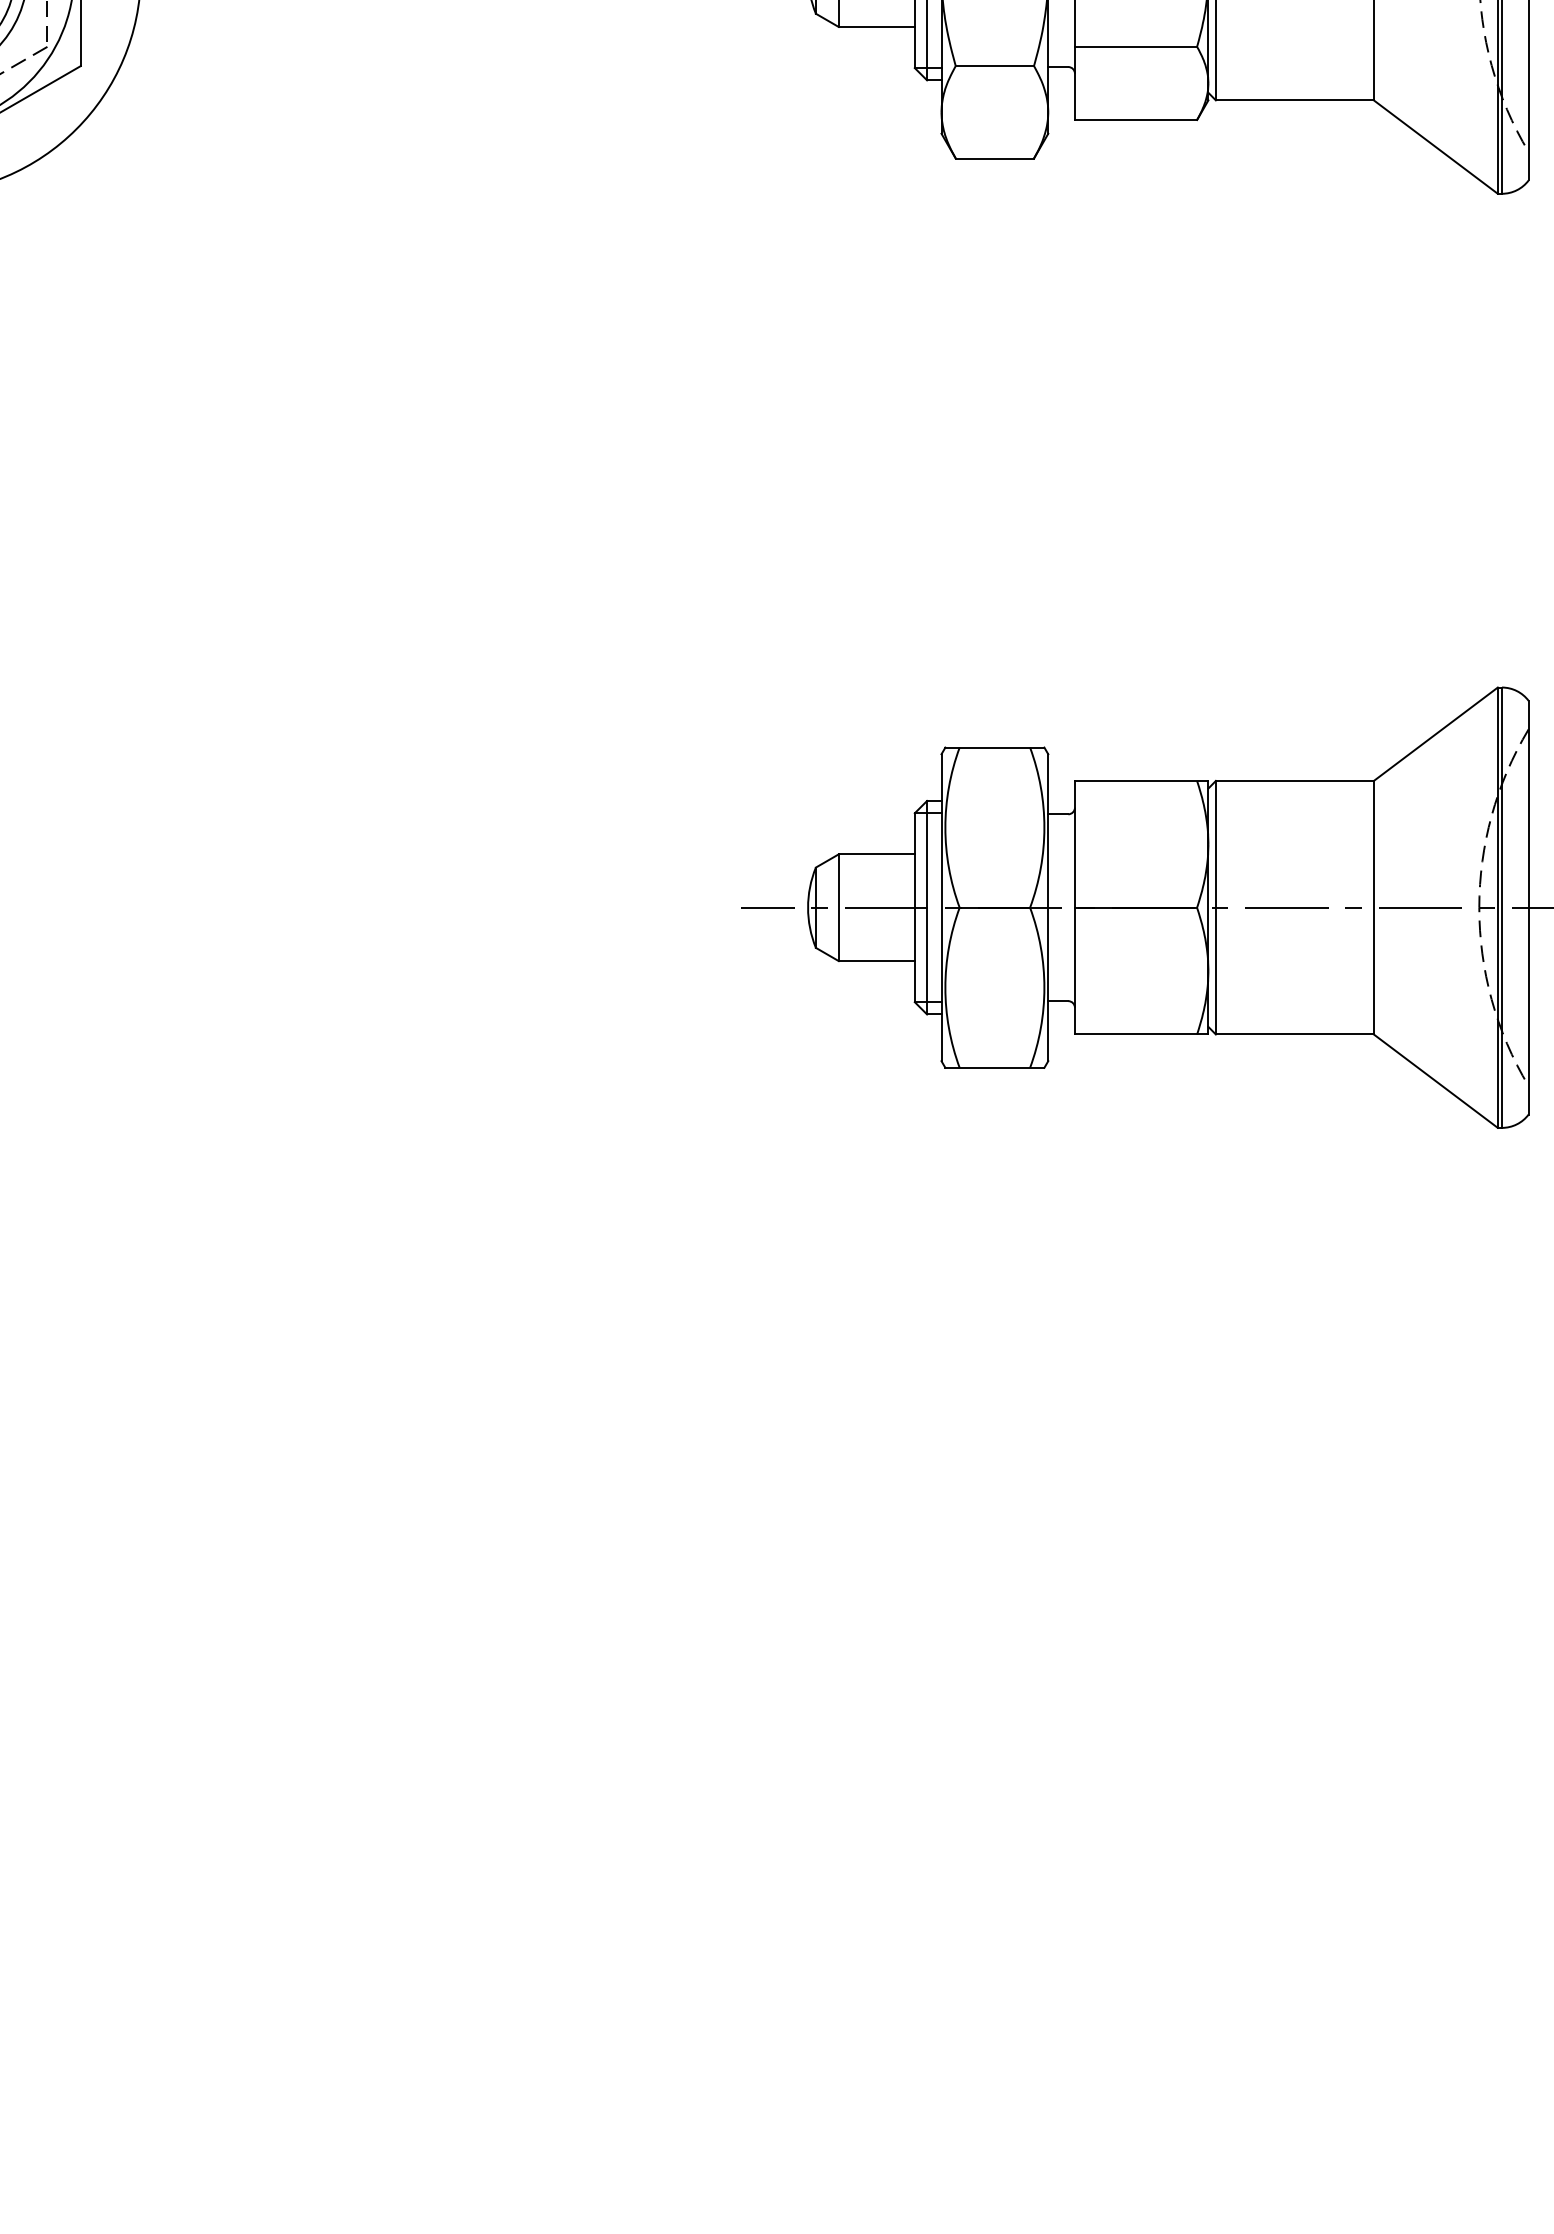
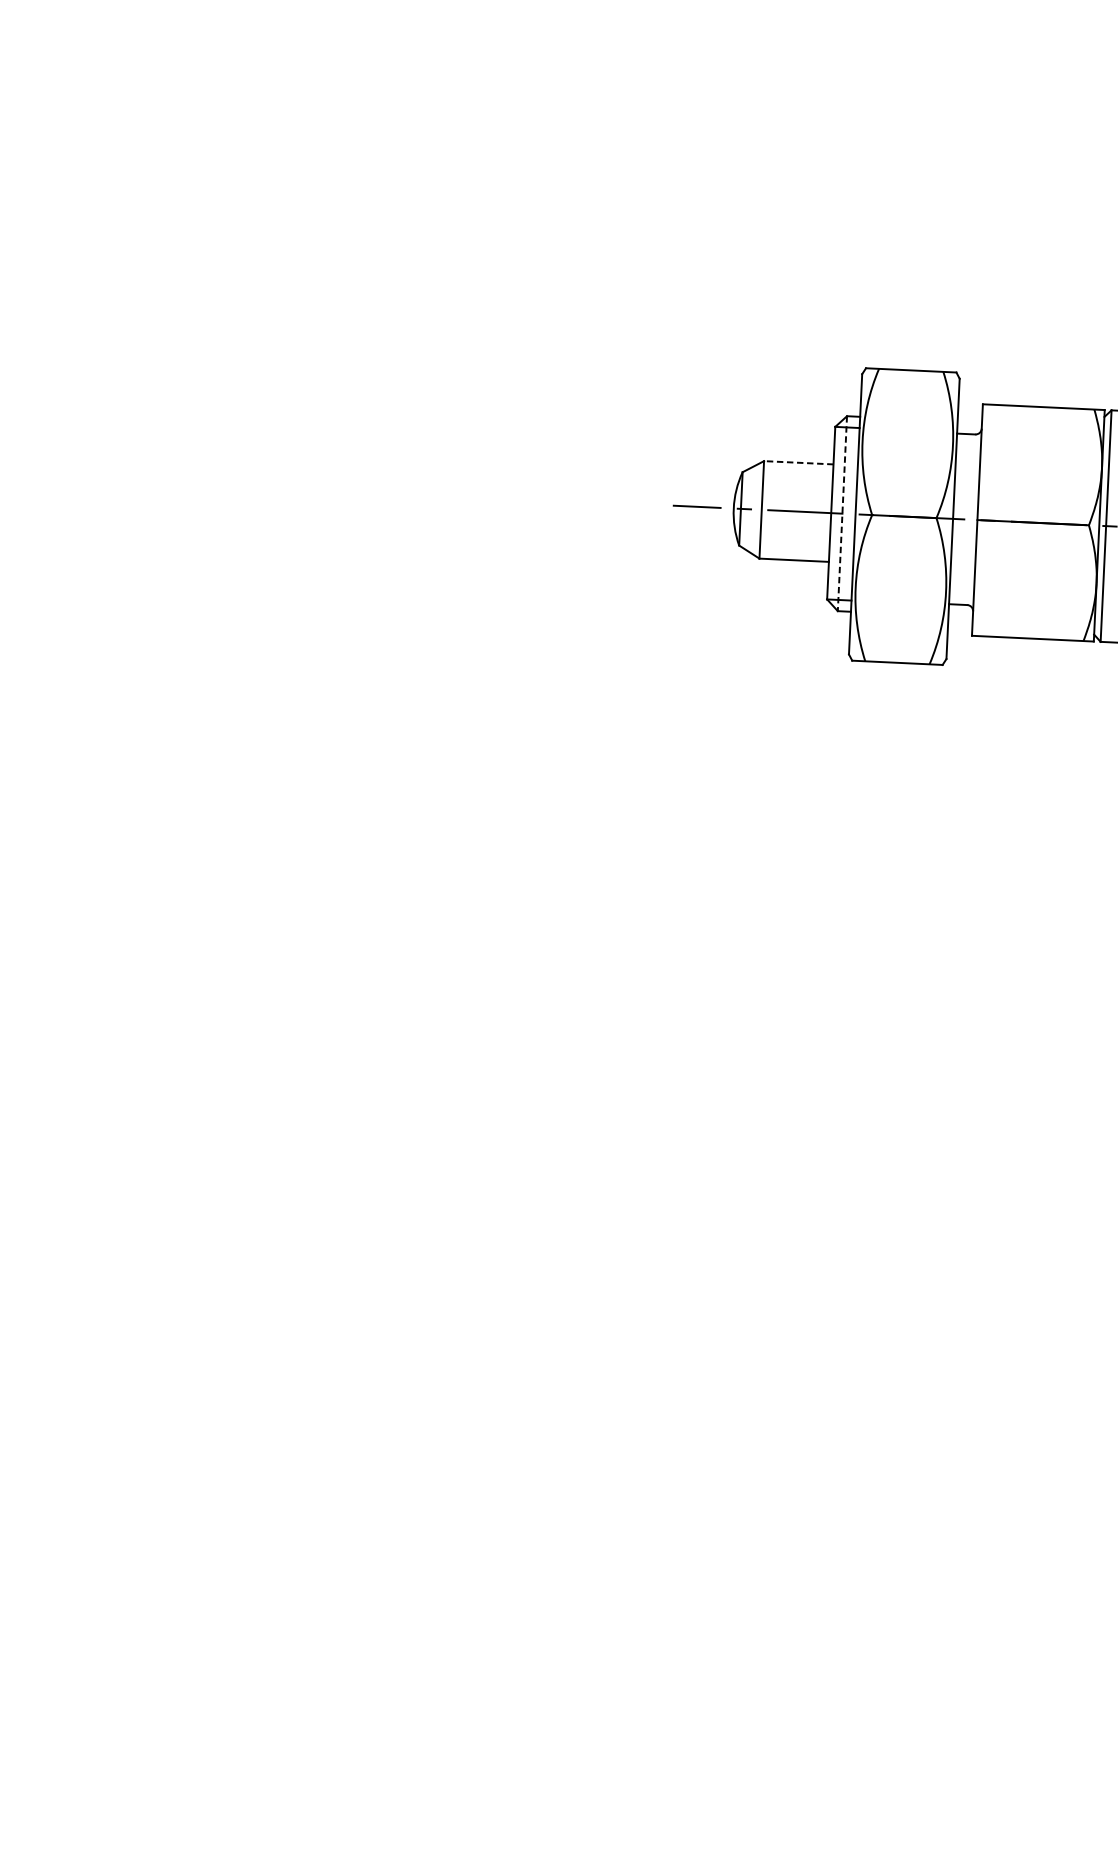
line: (876, 854) -> (798, 462), solid -> dashed
line: (927, 907) -> (842, 513), solid -> dashed

